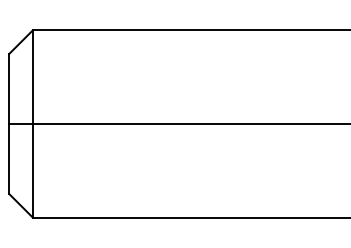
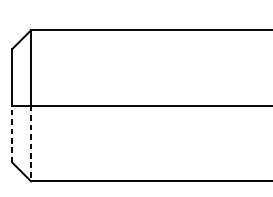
line: (9, 158) -> (12, 133), solid -> dashed
line: (32, 170) -> (30, 143), solid -> dashed

